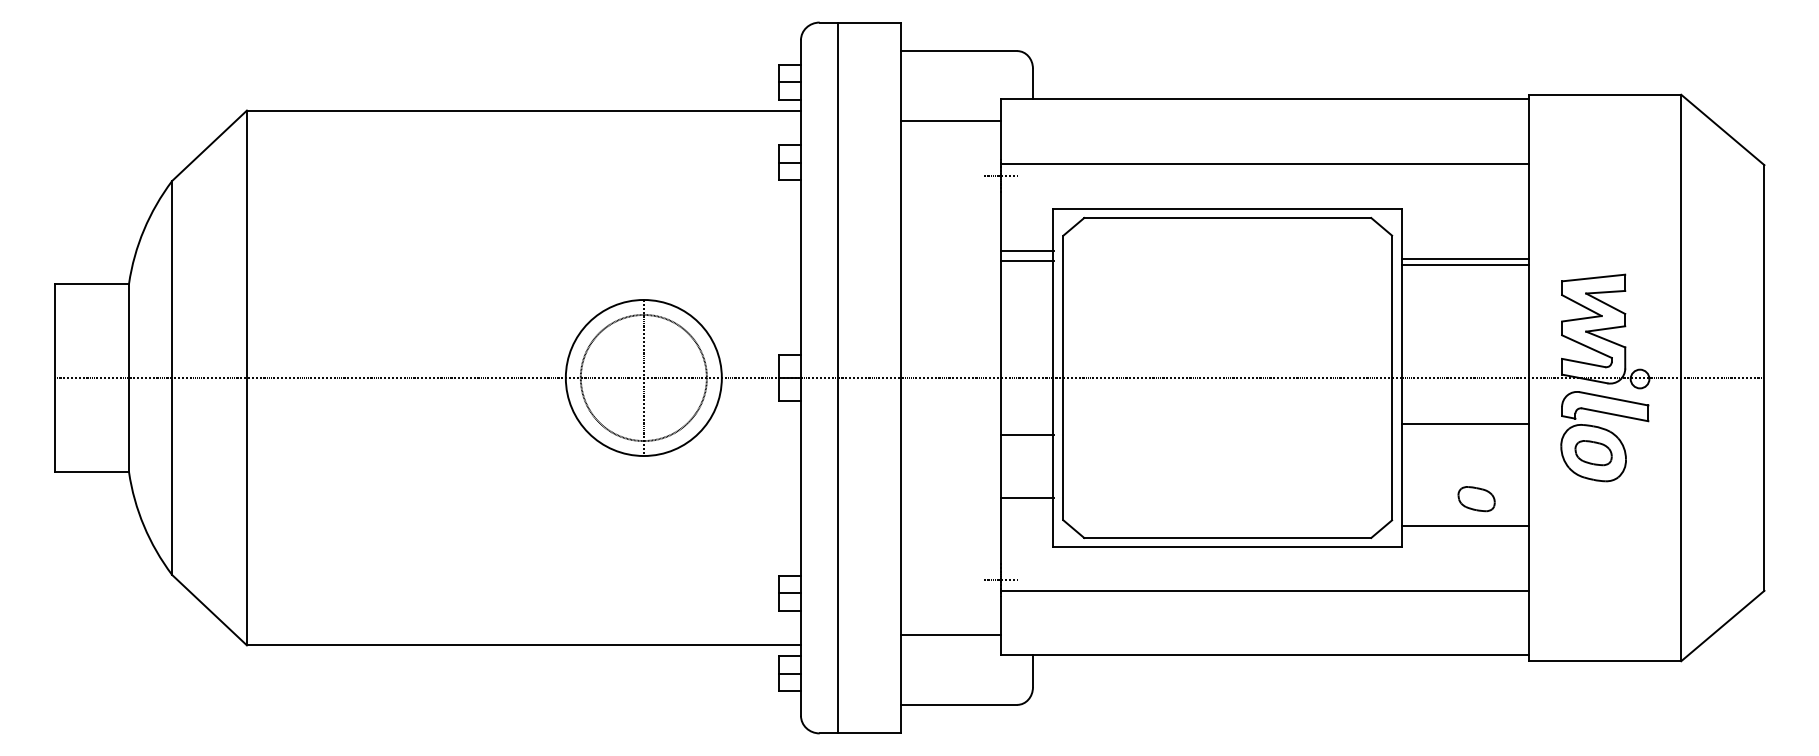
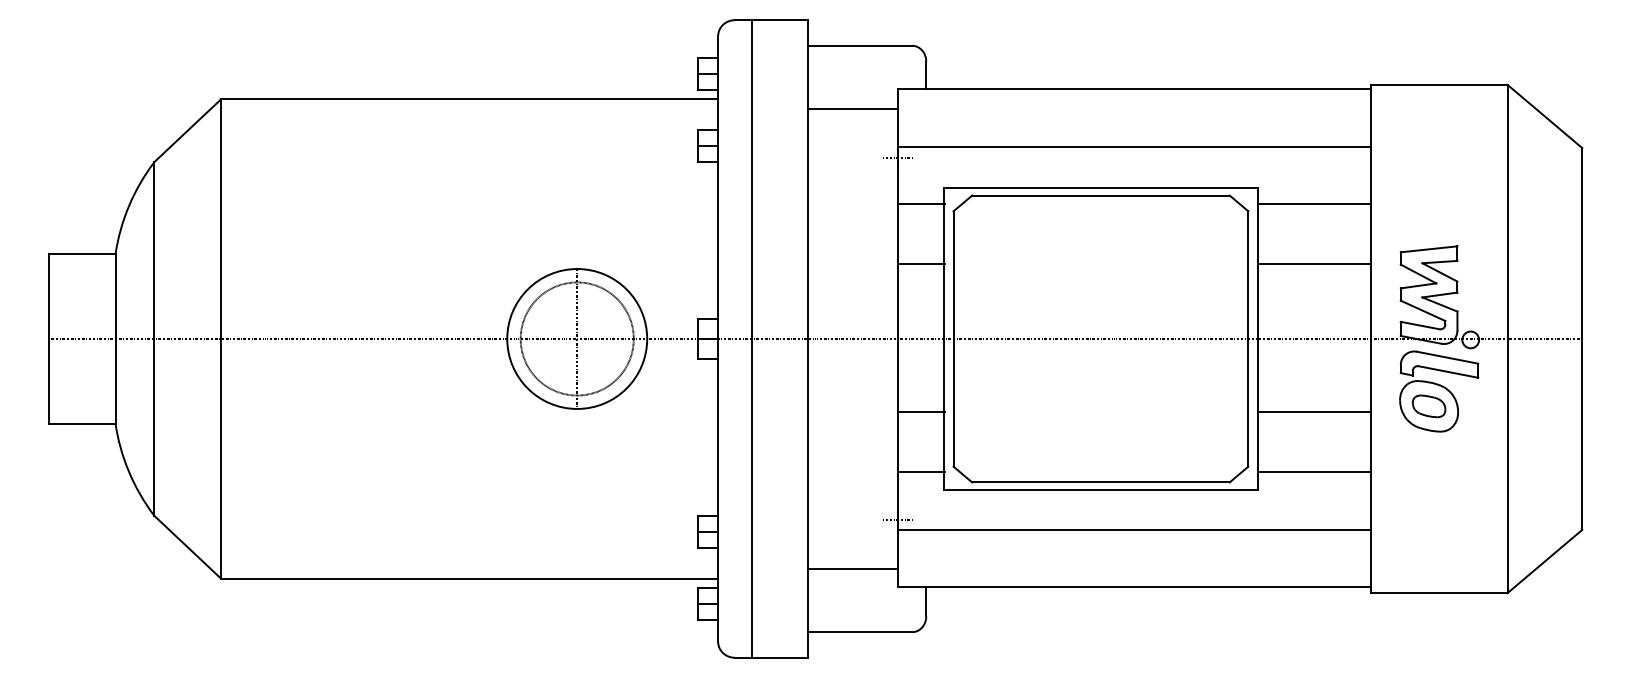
line: (1027, 250) -> (921, 264), moved
line: (1465, 258) -> (1314, 204), moved
line: (1027, 260) -> (921, 204), moved
line: (1465, 264) -> (1314, 264), moved
line: (1465, 424) -> (1314, 412), moved
line: (1027, 435) -> (921, 412), moved
line: (1027, 498) -> (921, 472), moved
part: (1476, 499) -> (1324, 447), removed

